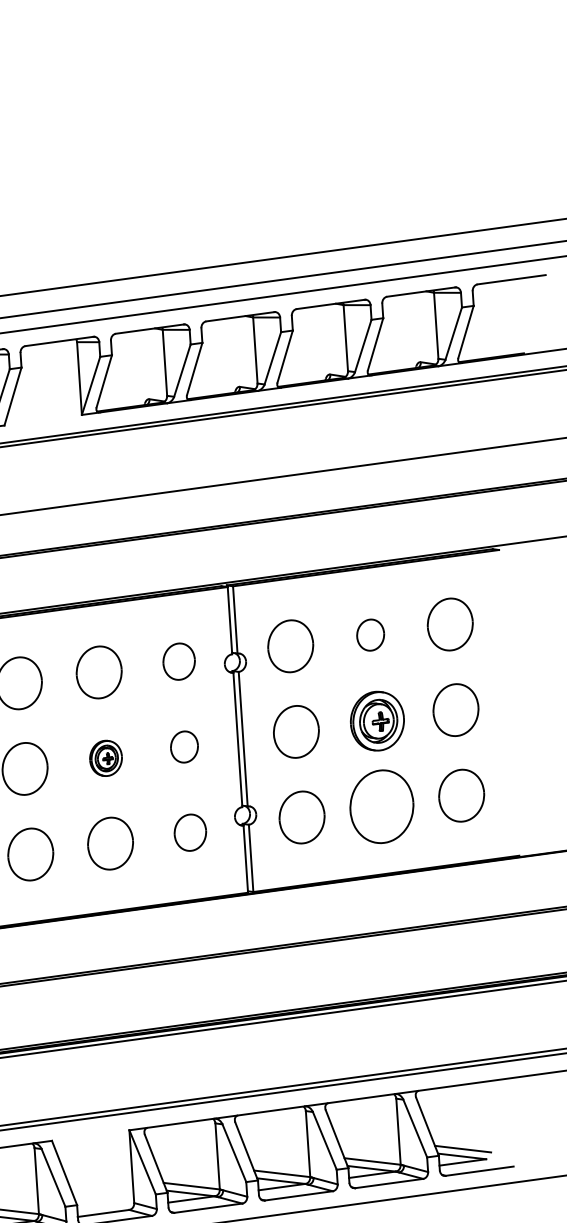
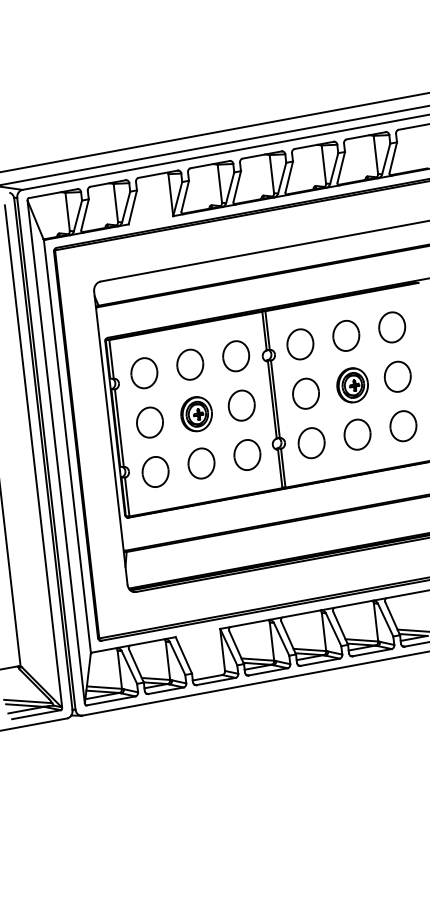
part: (370, 634) -> (346, 335), size x1.67
part: (179, 661) -> (236, 356), size x1.43
part: (184, 746) -> (241, 405), size x1.67
part: (105, 758) -> (196, 414), size x1.67
part: (381, 806) -> (357, 434), size x0.71
part: (190, 831) -> (247, 454), size x1.43

